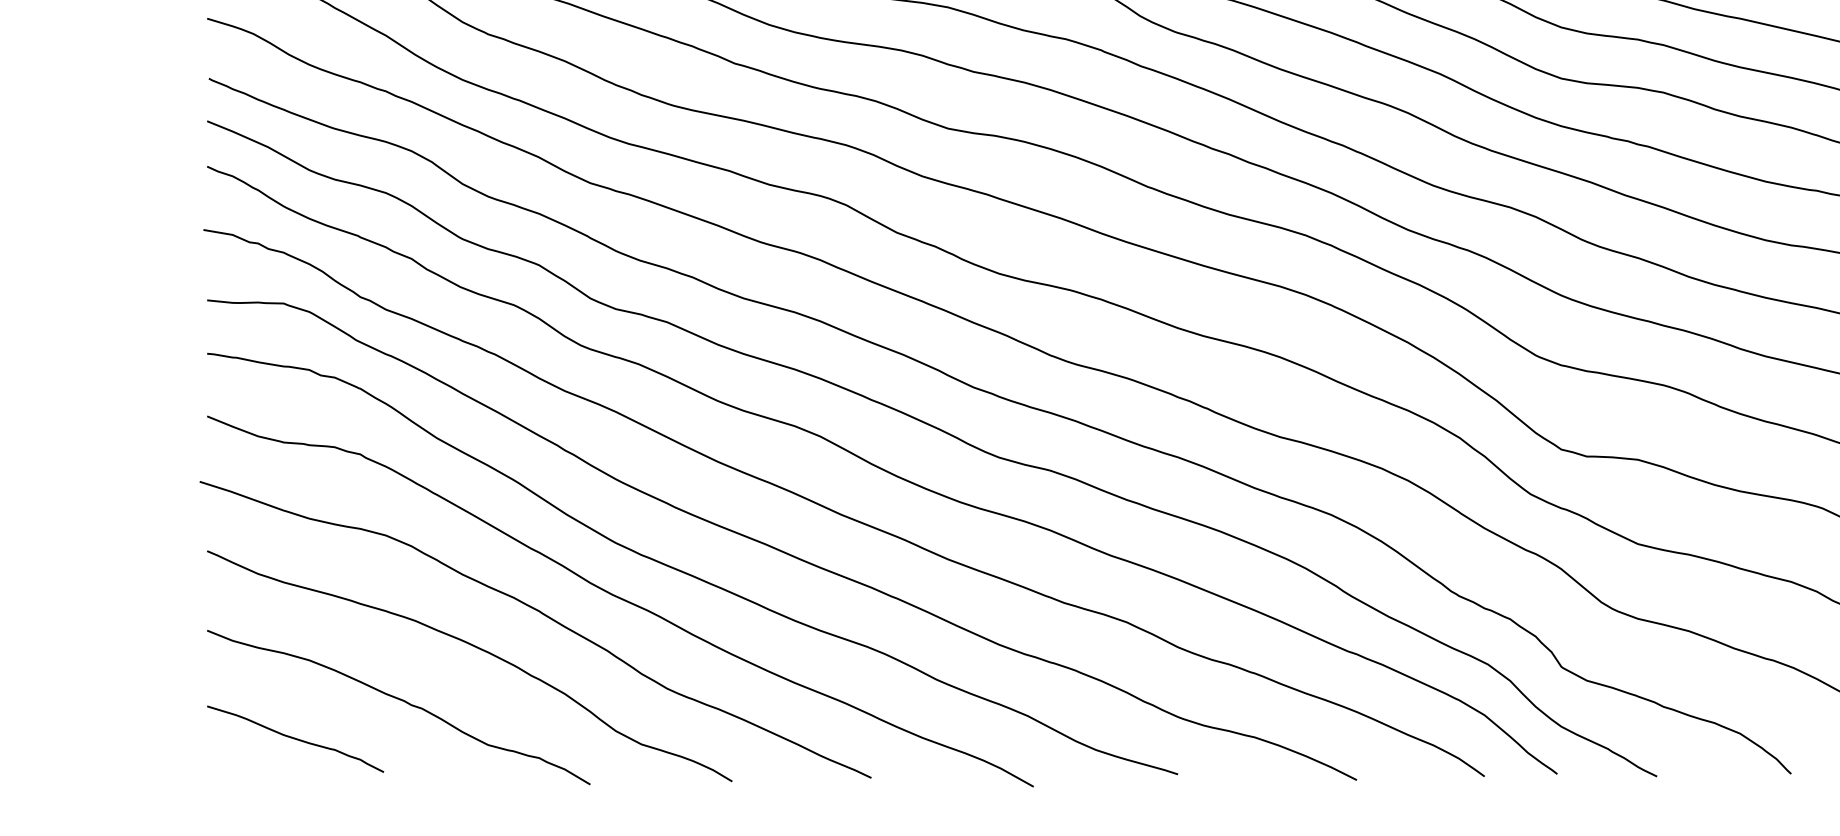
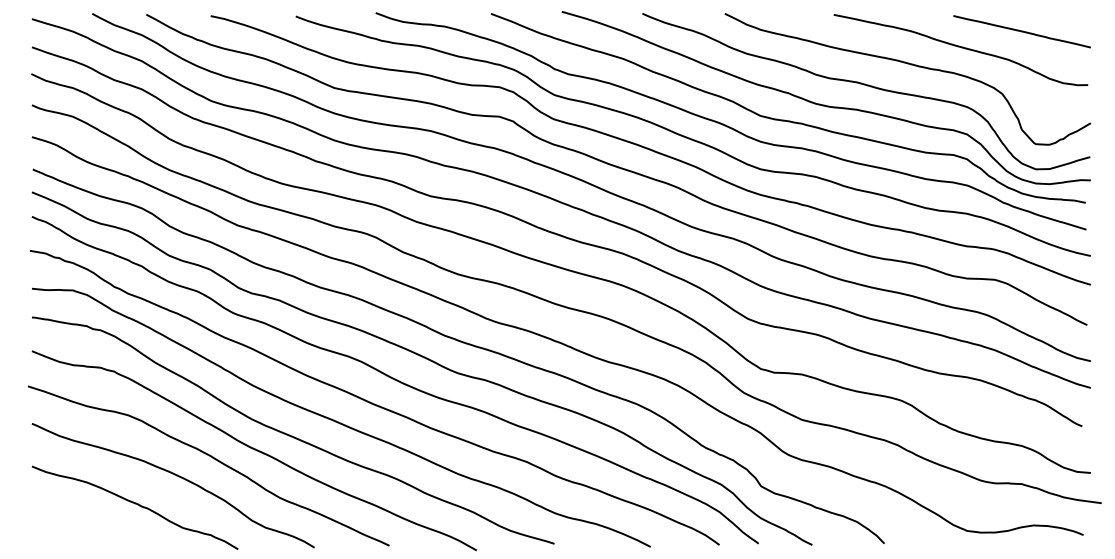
curve: (295, 738) -> (79, 524), removed

